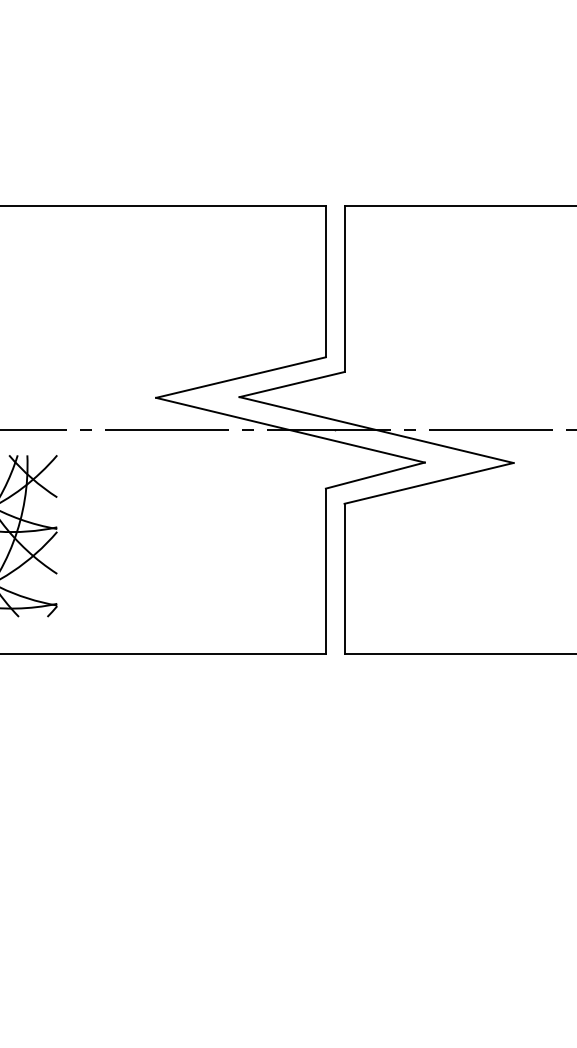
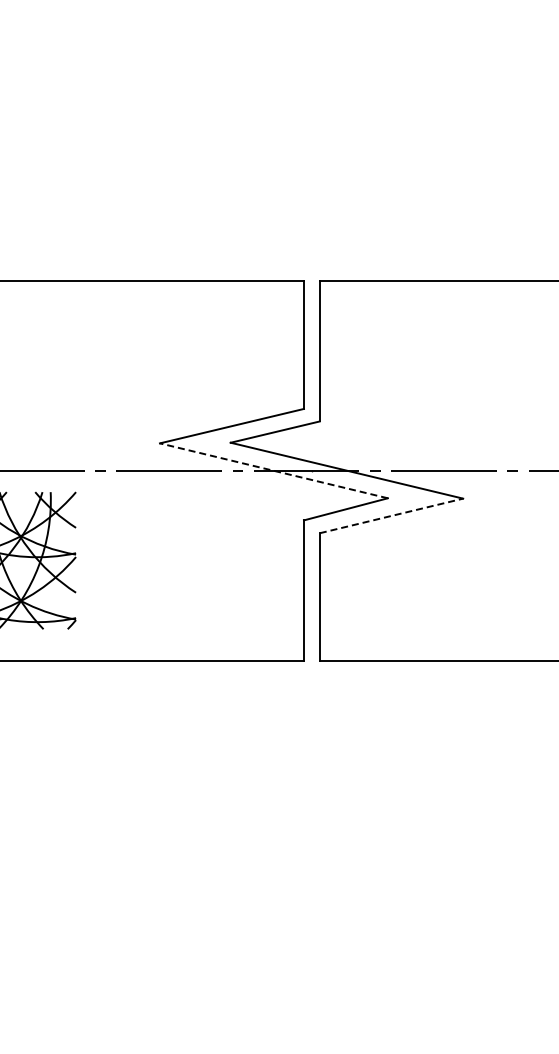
line: (289, 429) -> (273, 470), solid -> dashed
line: (429, 482) -> (391, 515), solid -> dashed

